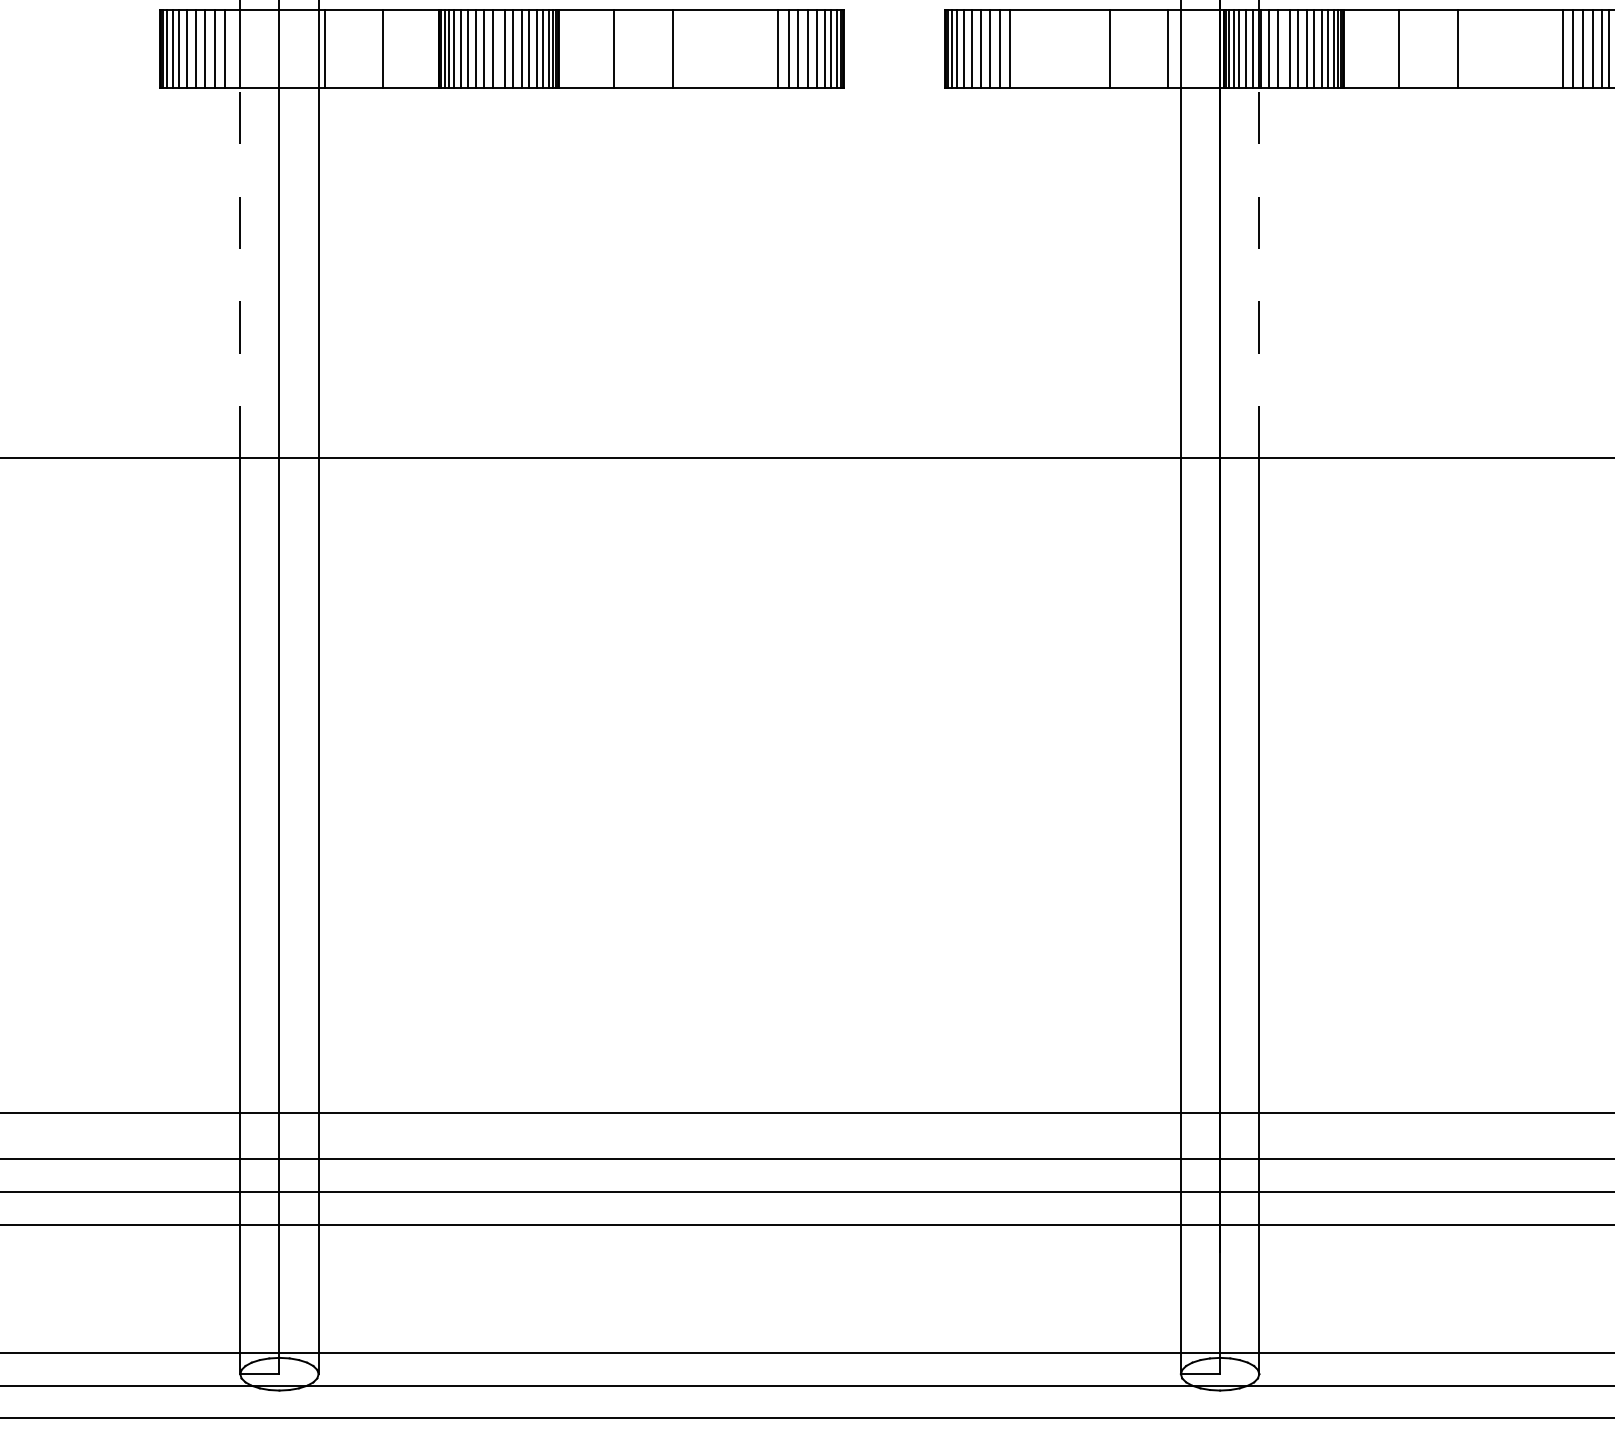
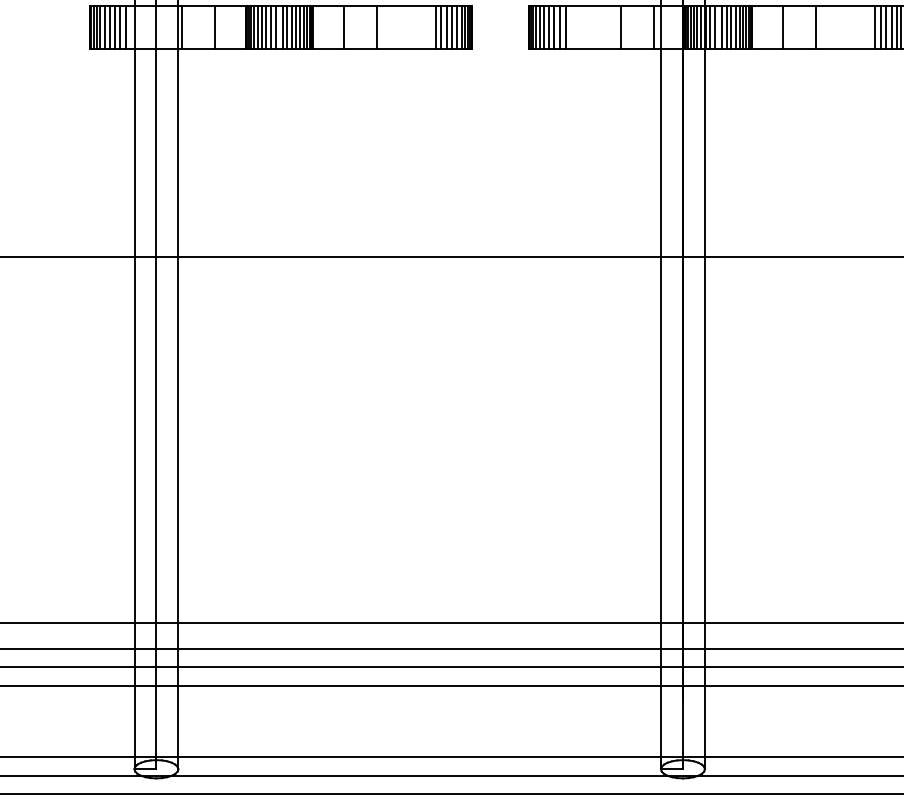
line: (240, 272) -> (134, 152), dashed -> solid
line: (1258, 272) -> (704, 152), dashed -> solid

